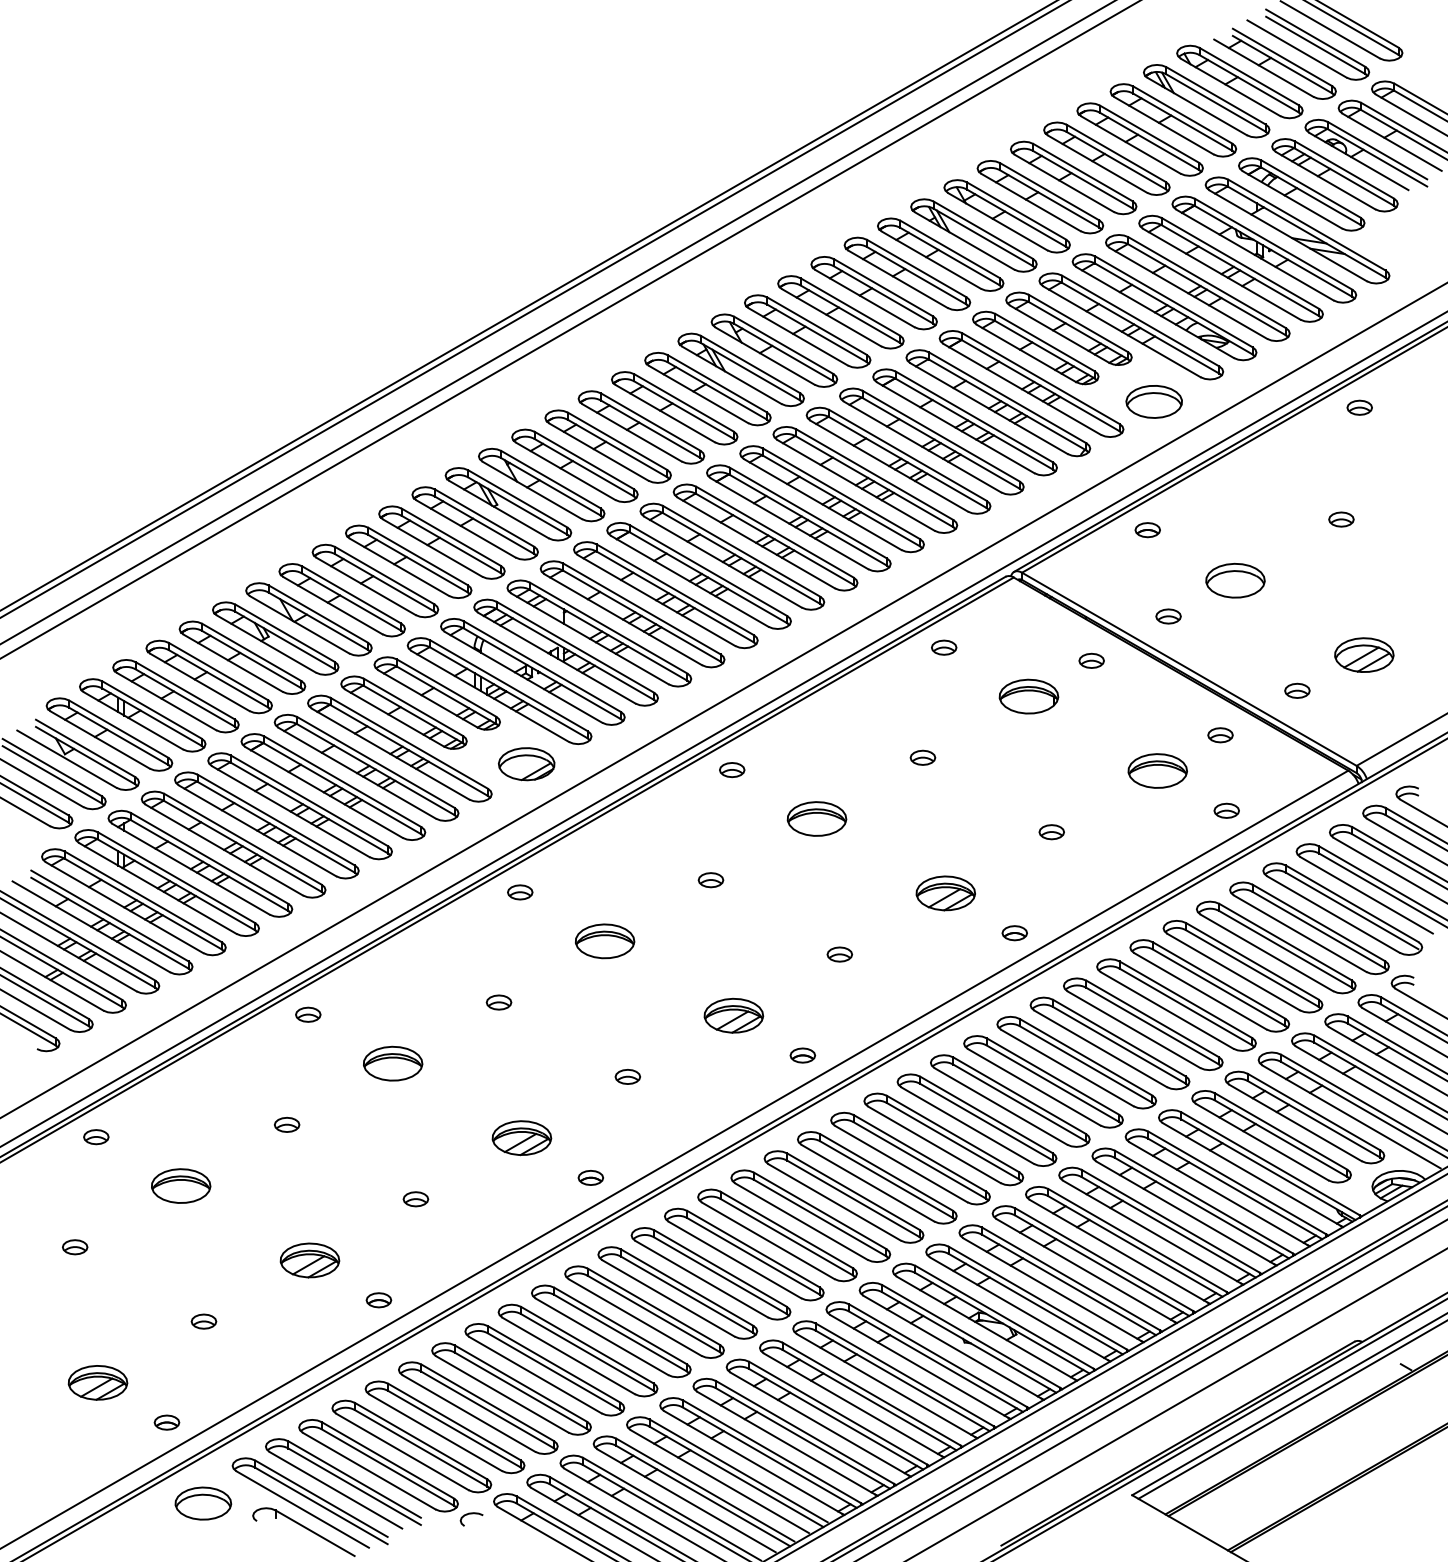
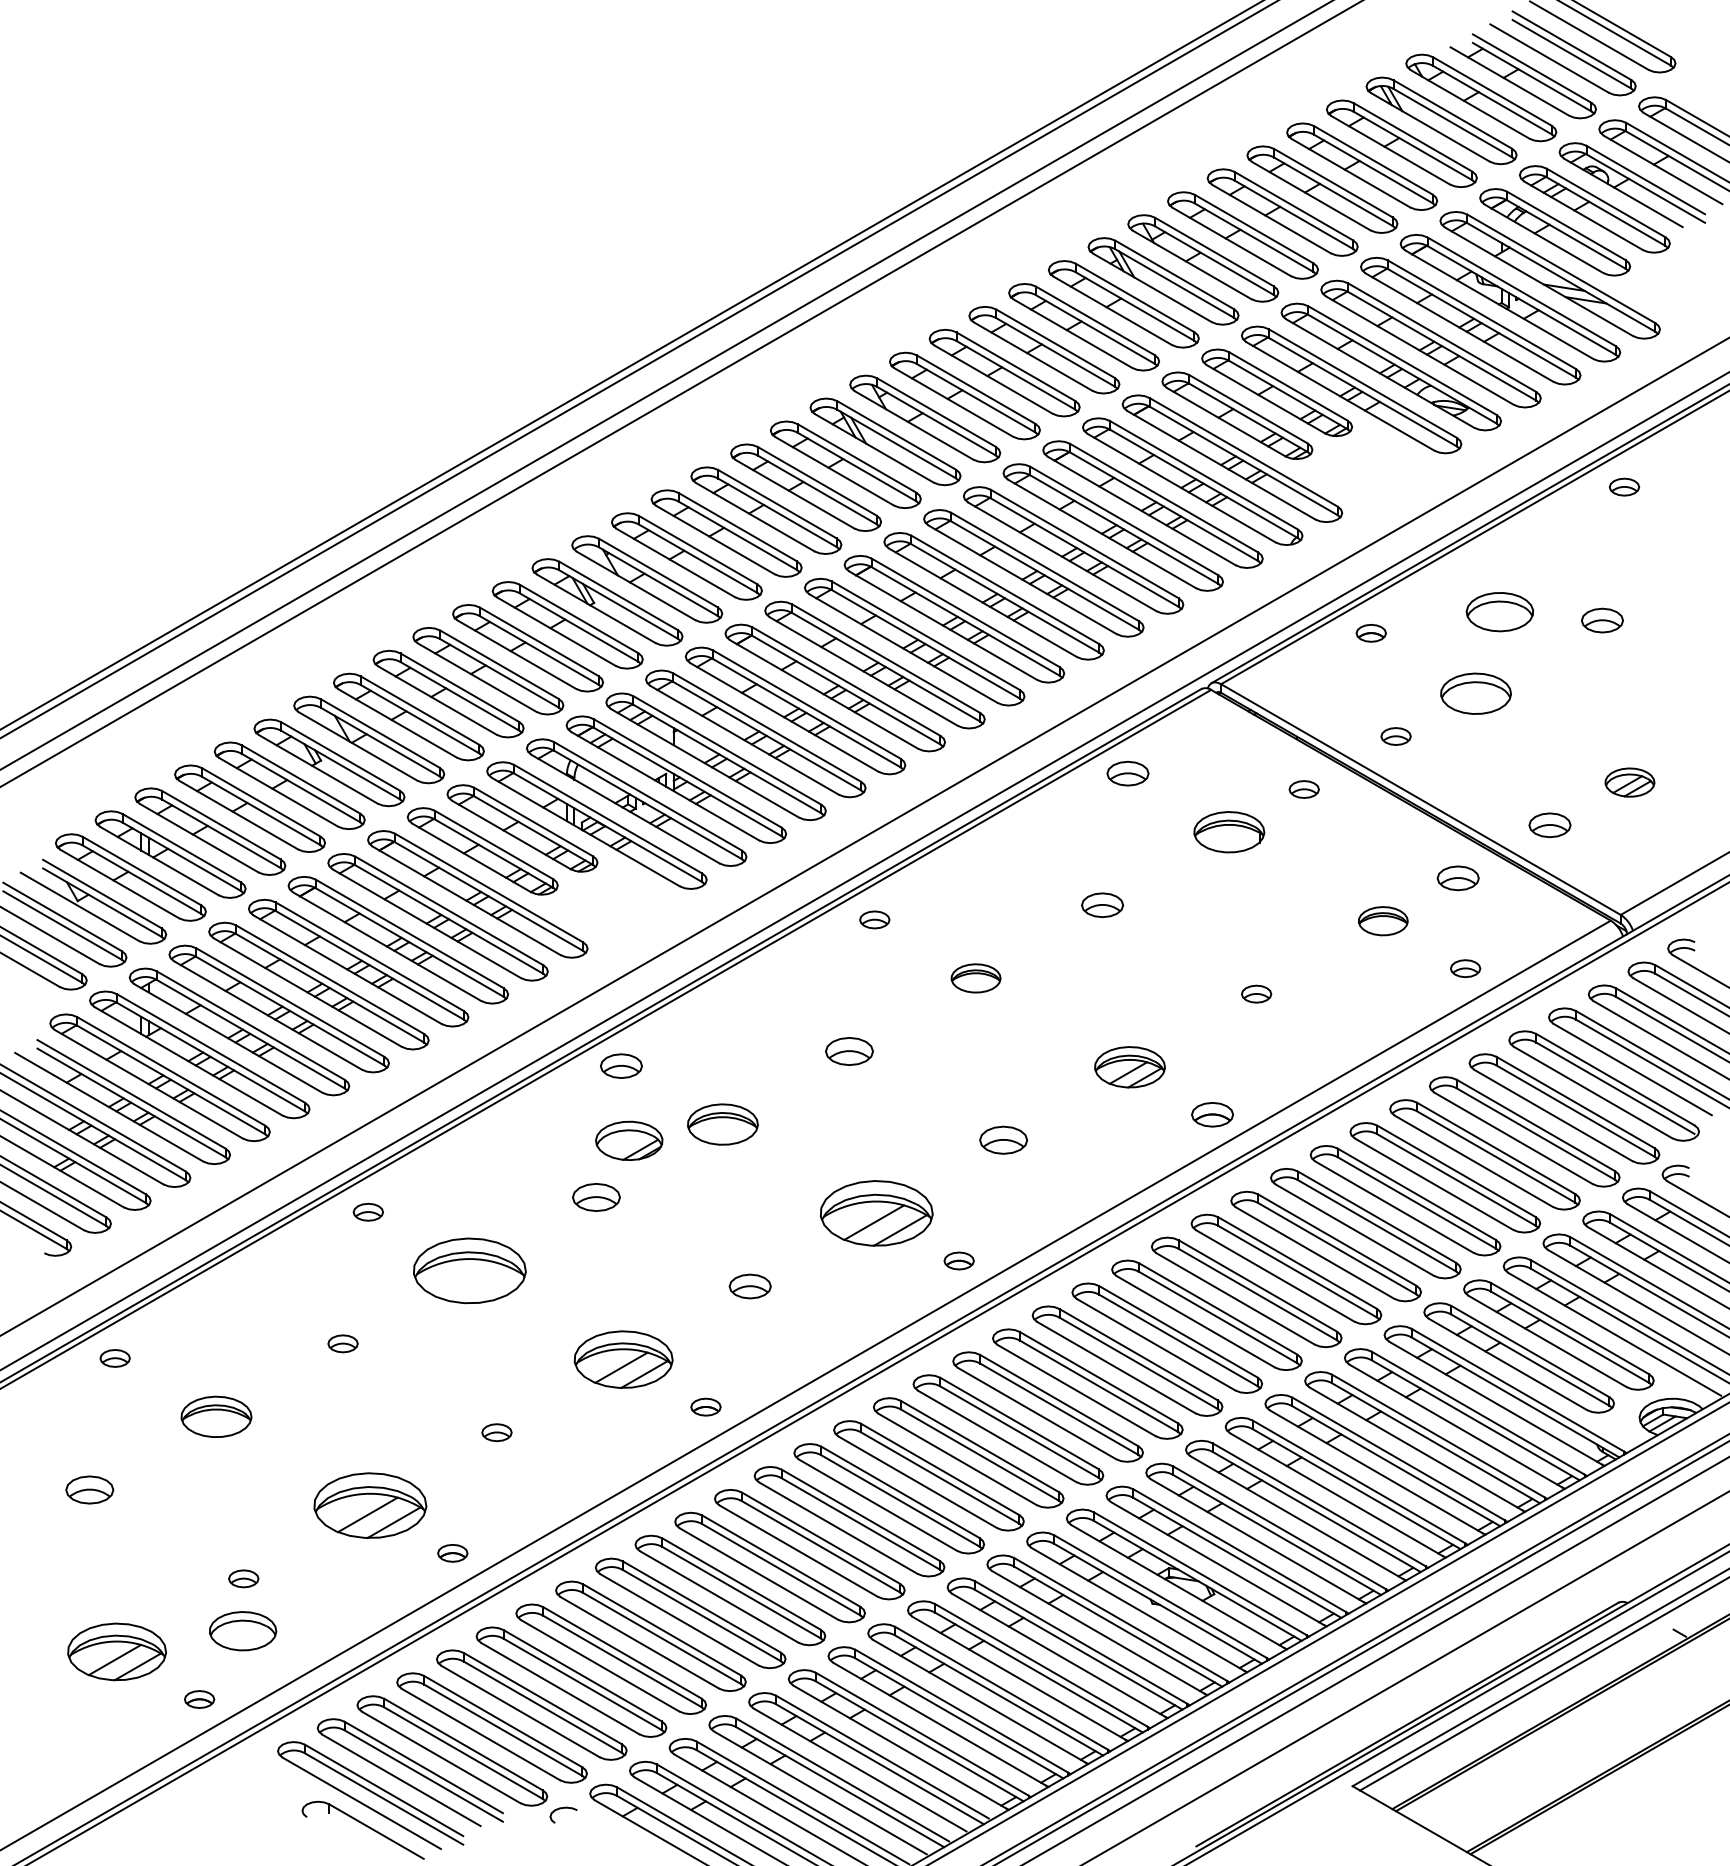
part: (1153, 402) -> (1499, 612), moved
part: (1341, 519) -> (1602, 620), size x1.4
part: (943, 647) -> (1127, 773), size x1.4
part: (1363, 655) -> (1629, 782), size x0.7
part: (1296, 691) -> (1549, 825), size x1.4
part: (1219, 735) -> (1457, 878), size x1.4
part: (922, 757) -> (1102, 905), size x1.4
part: (526, 763) -> (629, 1140), moved
part: (1158, 771) -> (1383, 921), size x0.7
part: (816, 819) -> (975, 978), size x0.7
part: (711, 880) -> (849, 1051), size x1.6
part: (520, 891) -> (621, 1065), size x1.4
part: (1014, 932) -> (1211, 1114), size x1.4
part: (839, 954) -> (1002, 1140), size x1.6
part: (498, 1002) -> (595, 1197), size x1.6
part: (733, 1015) -> (876, 1213), size x1.6
part: (392, 1063) -> (469, 1270), size x1.6
part: (627, 1076) -> (749, 1286), size x1.4
part: (521, 1138) -> (623, 1359), size x1.4
part: (74, 1246) -> (89, 1489), size x1.6
part: (310, 1260) -> (370, 1505), size x1.6
part: (98, 1382) -> (117, 1651), size x1.4
part: (203, 1503) -> (243, 1631), moved

